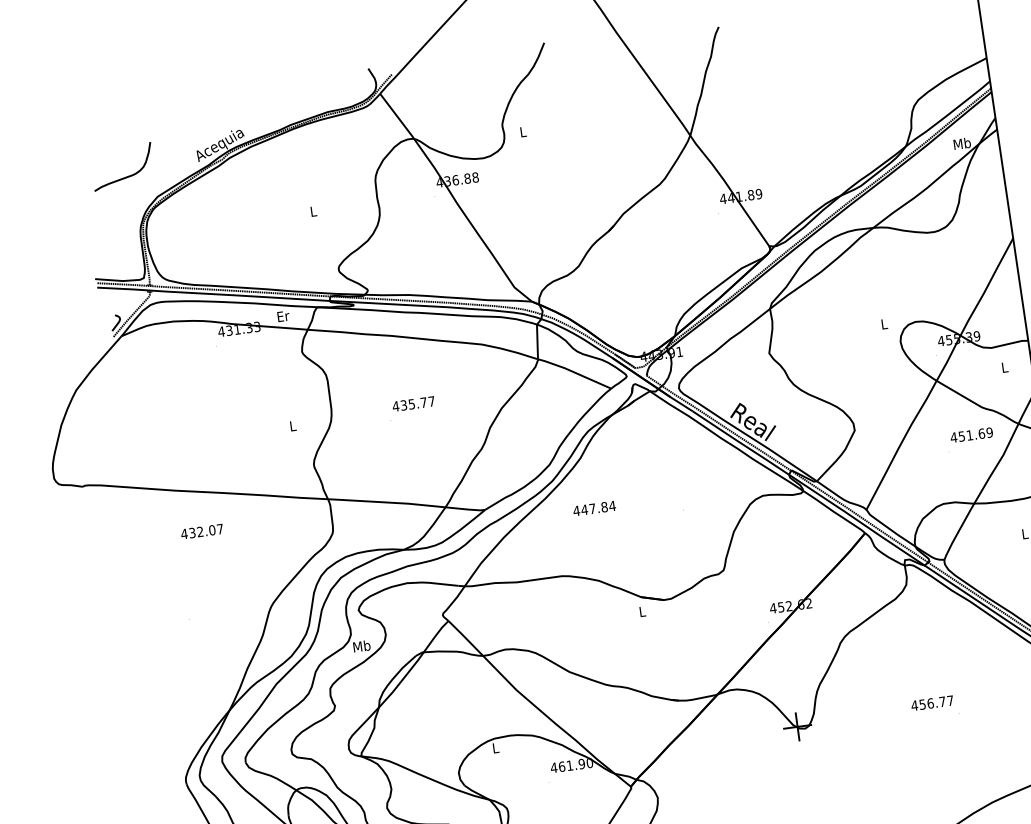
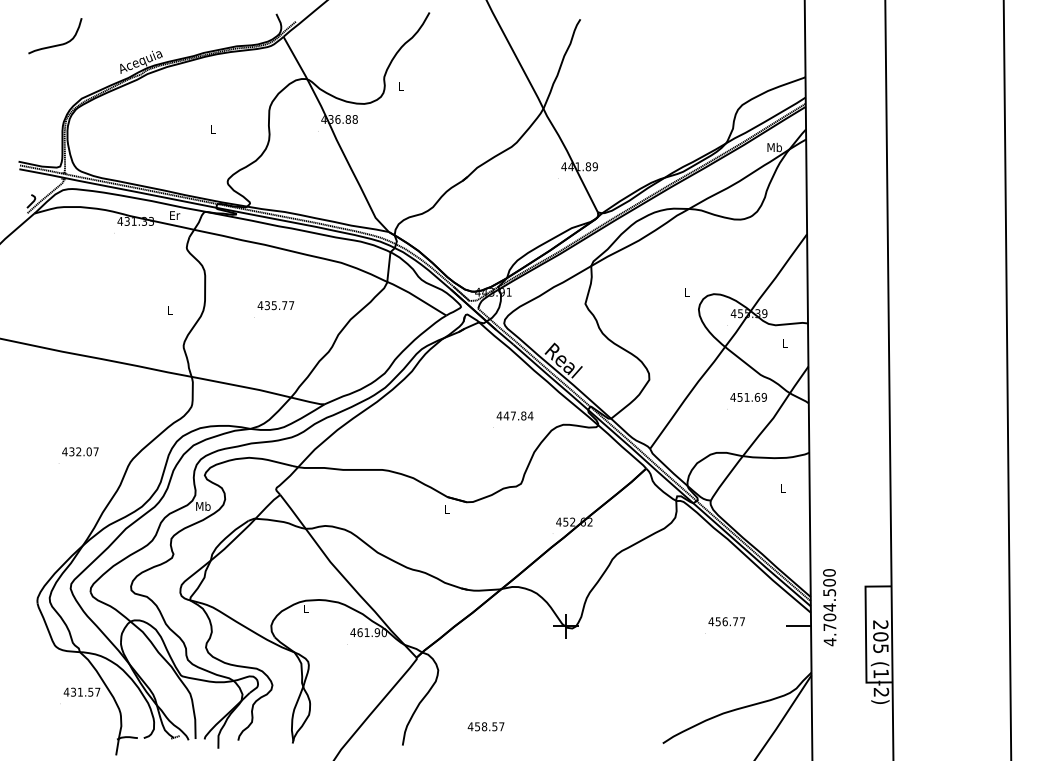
curve: (125, 176) -> (56, 44), moved
text: (593, 508) -> (514, 415), moved
text: (202, 531) -> (80, 451), moved
text: (932, 703) -> (726, 621), moved

